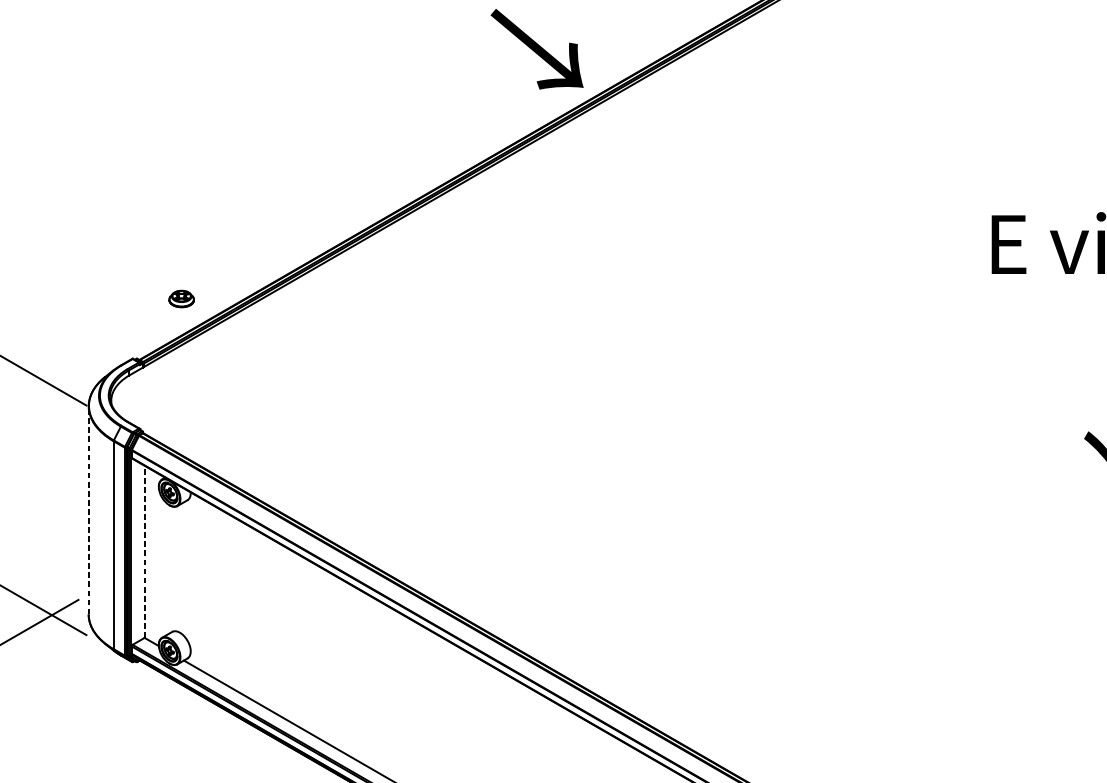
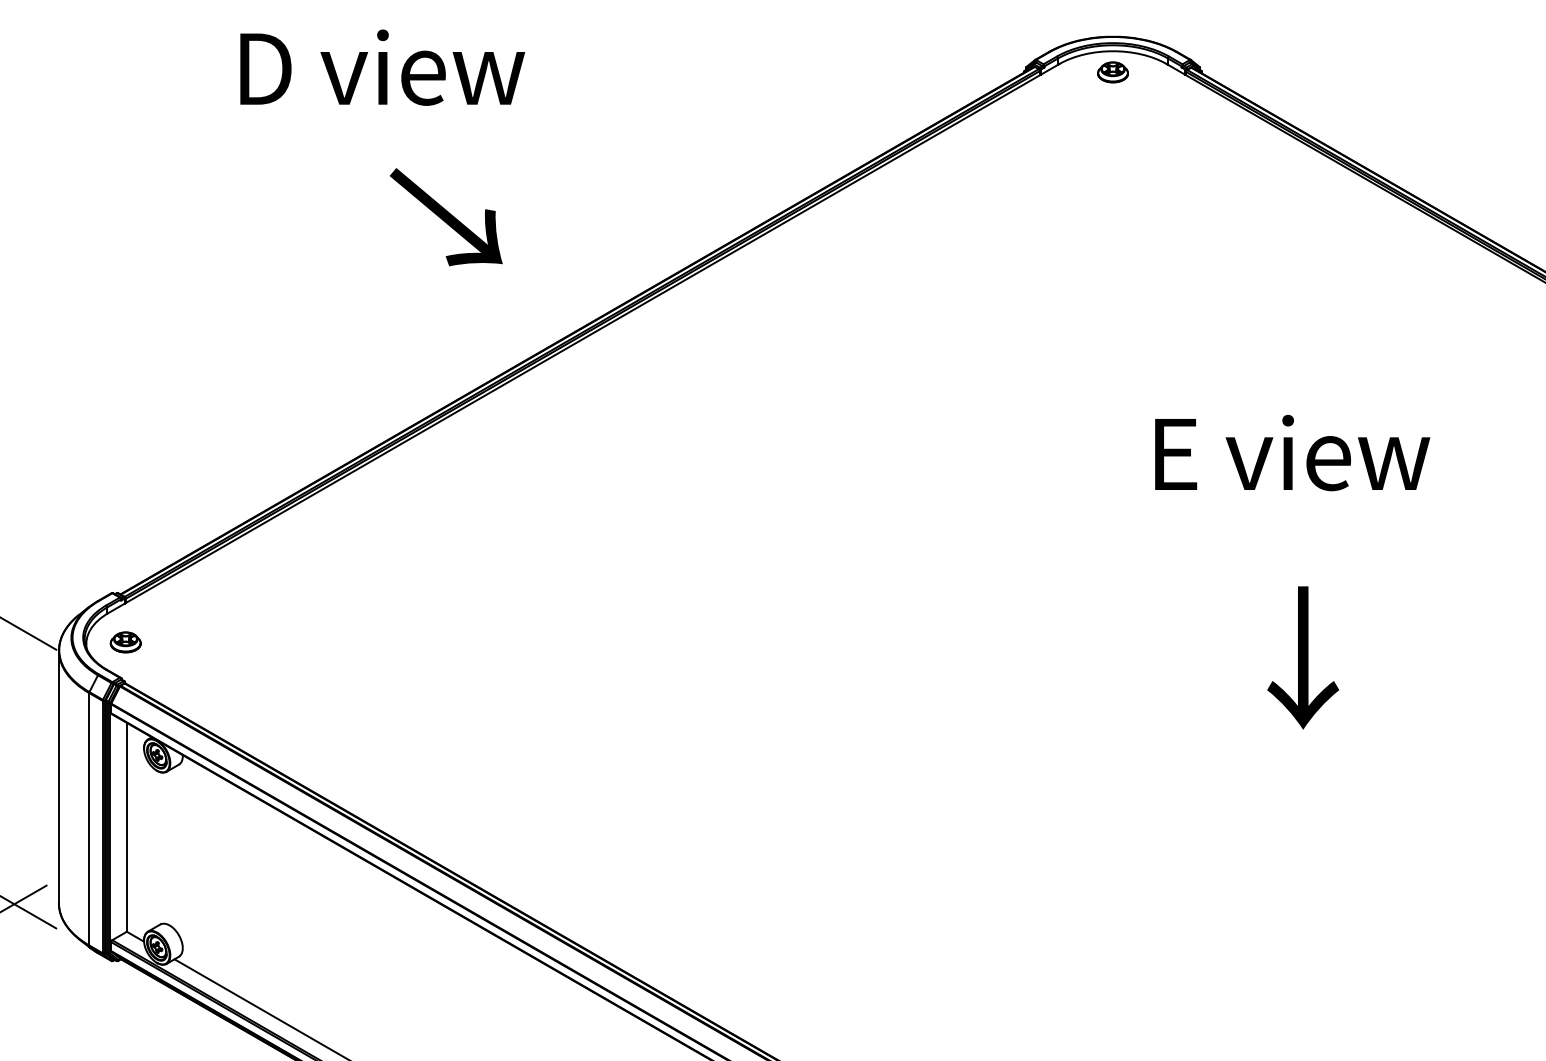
text: (537, 49) -> (446, 217), moved
part: (181, 299) -> (125, 642), moved
line: (88, 509) -> (58, 776), dashed -> solid
line: (144, 551) -> (126, 826), dashed -> solid

